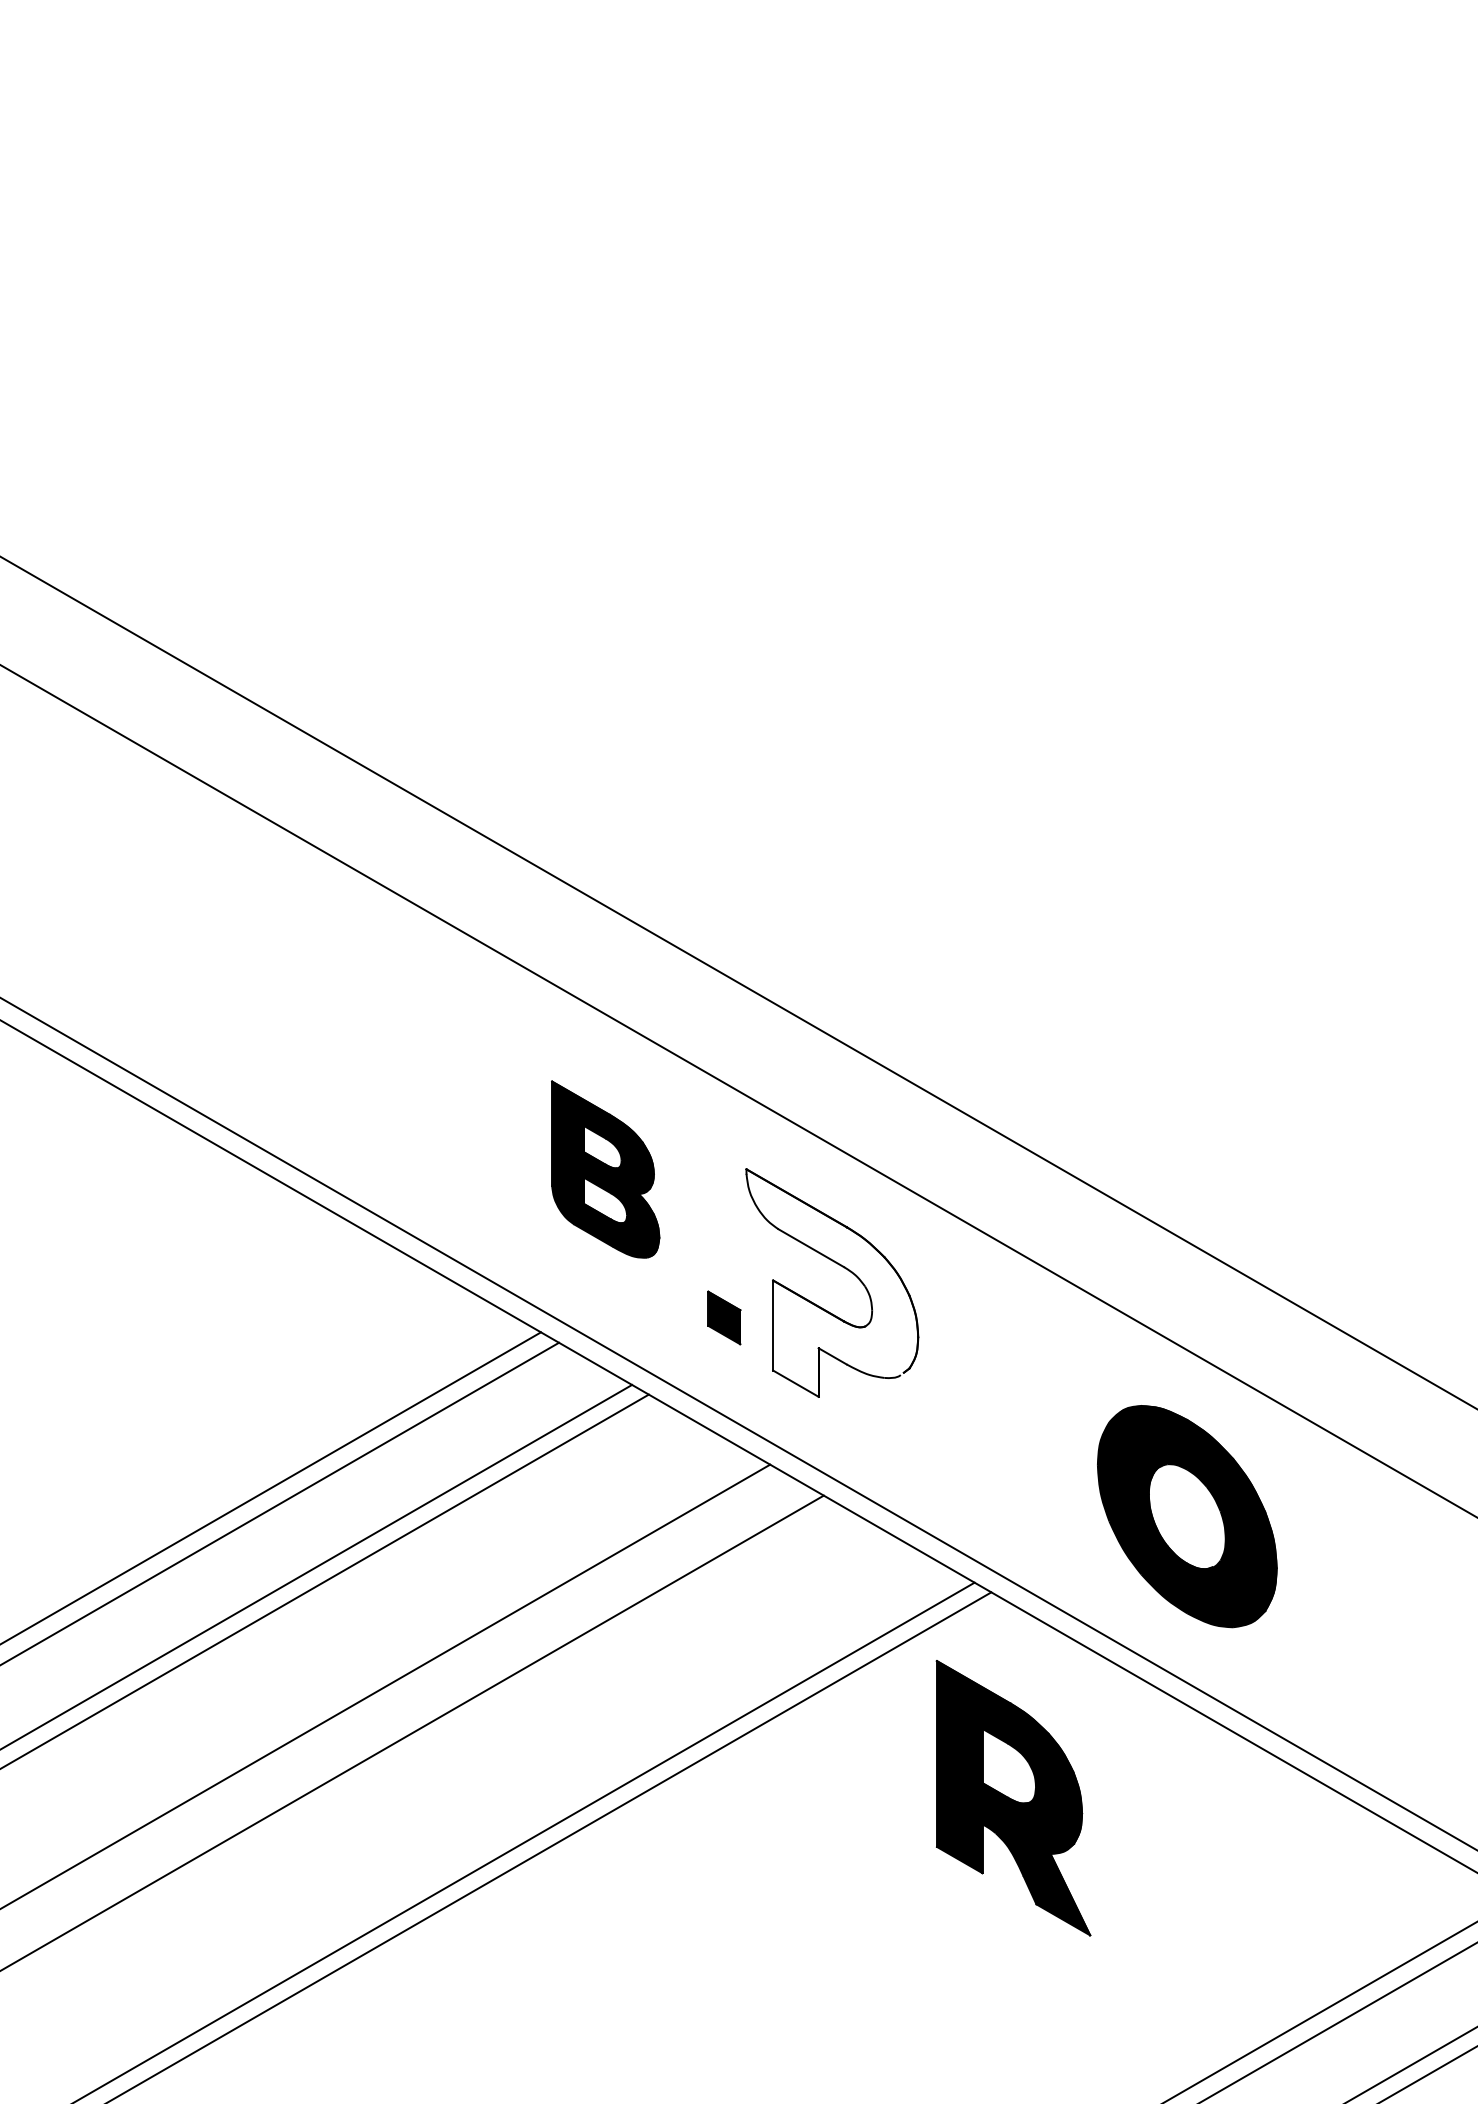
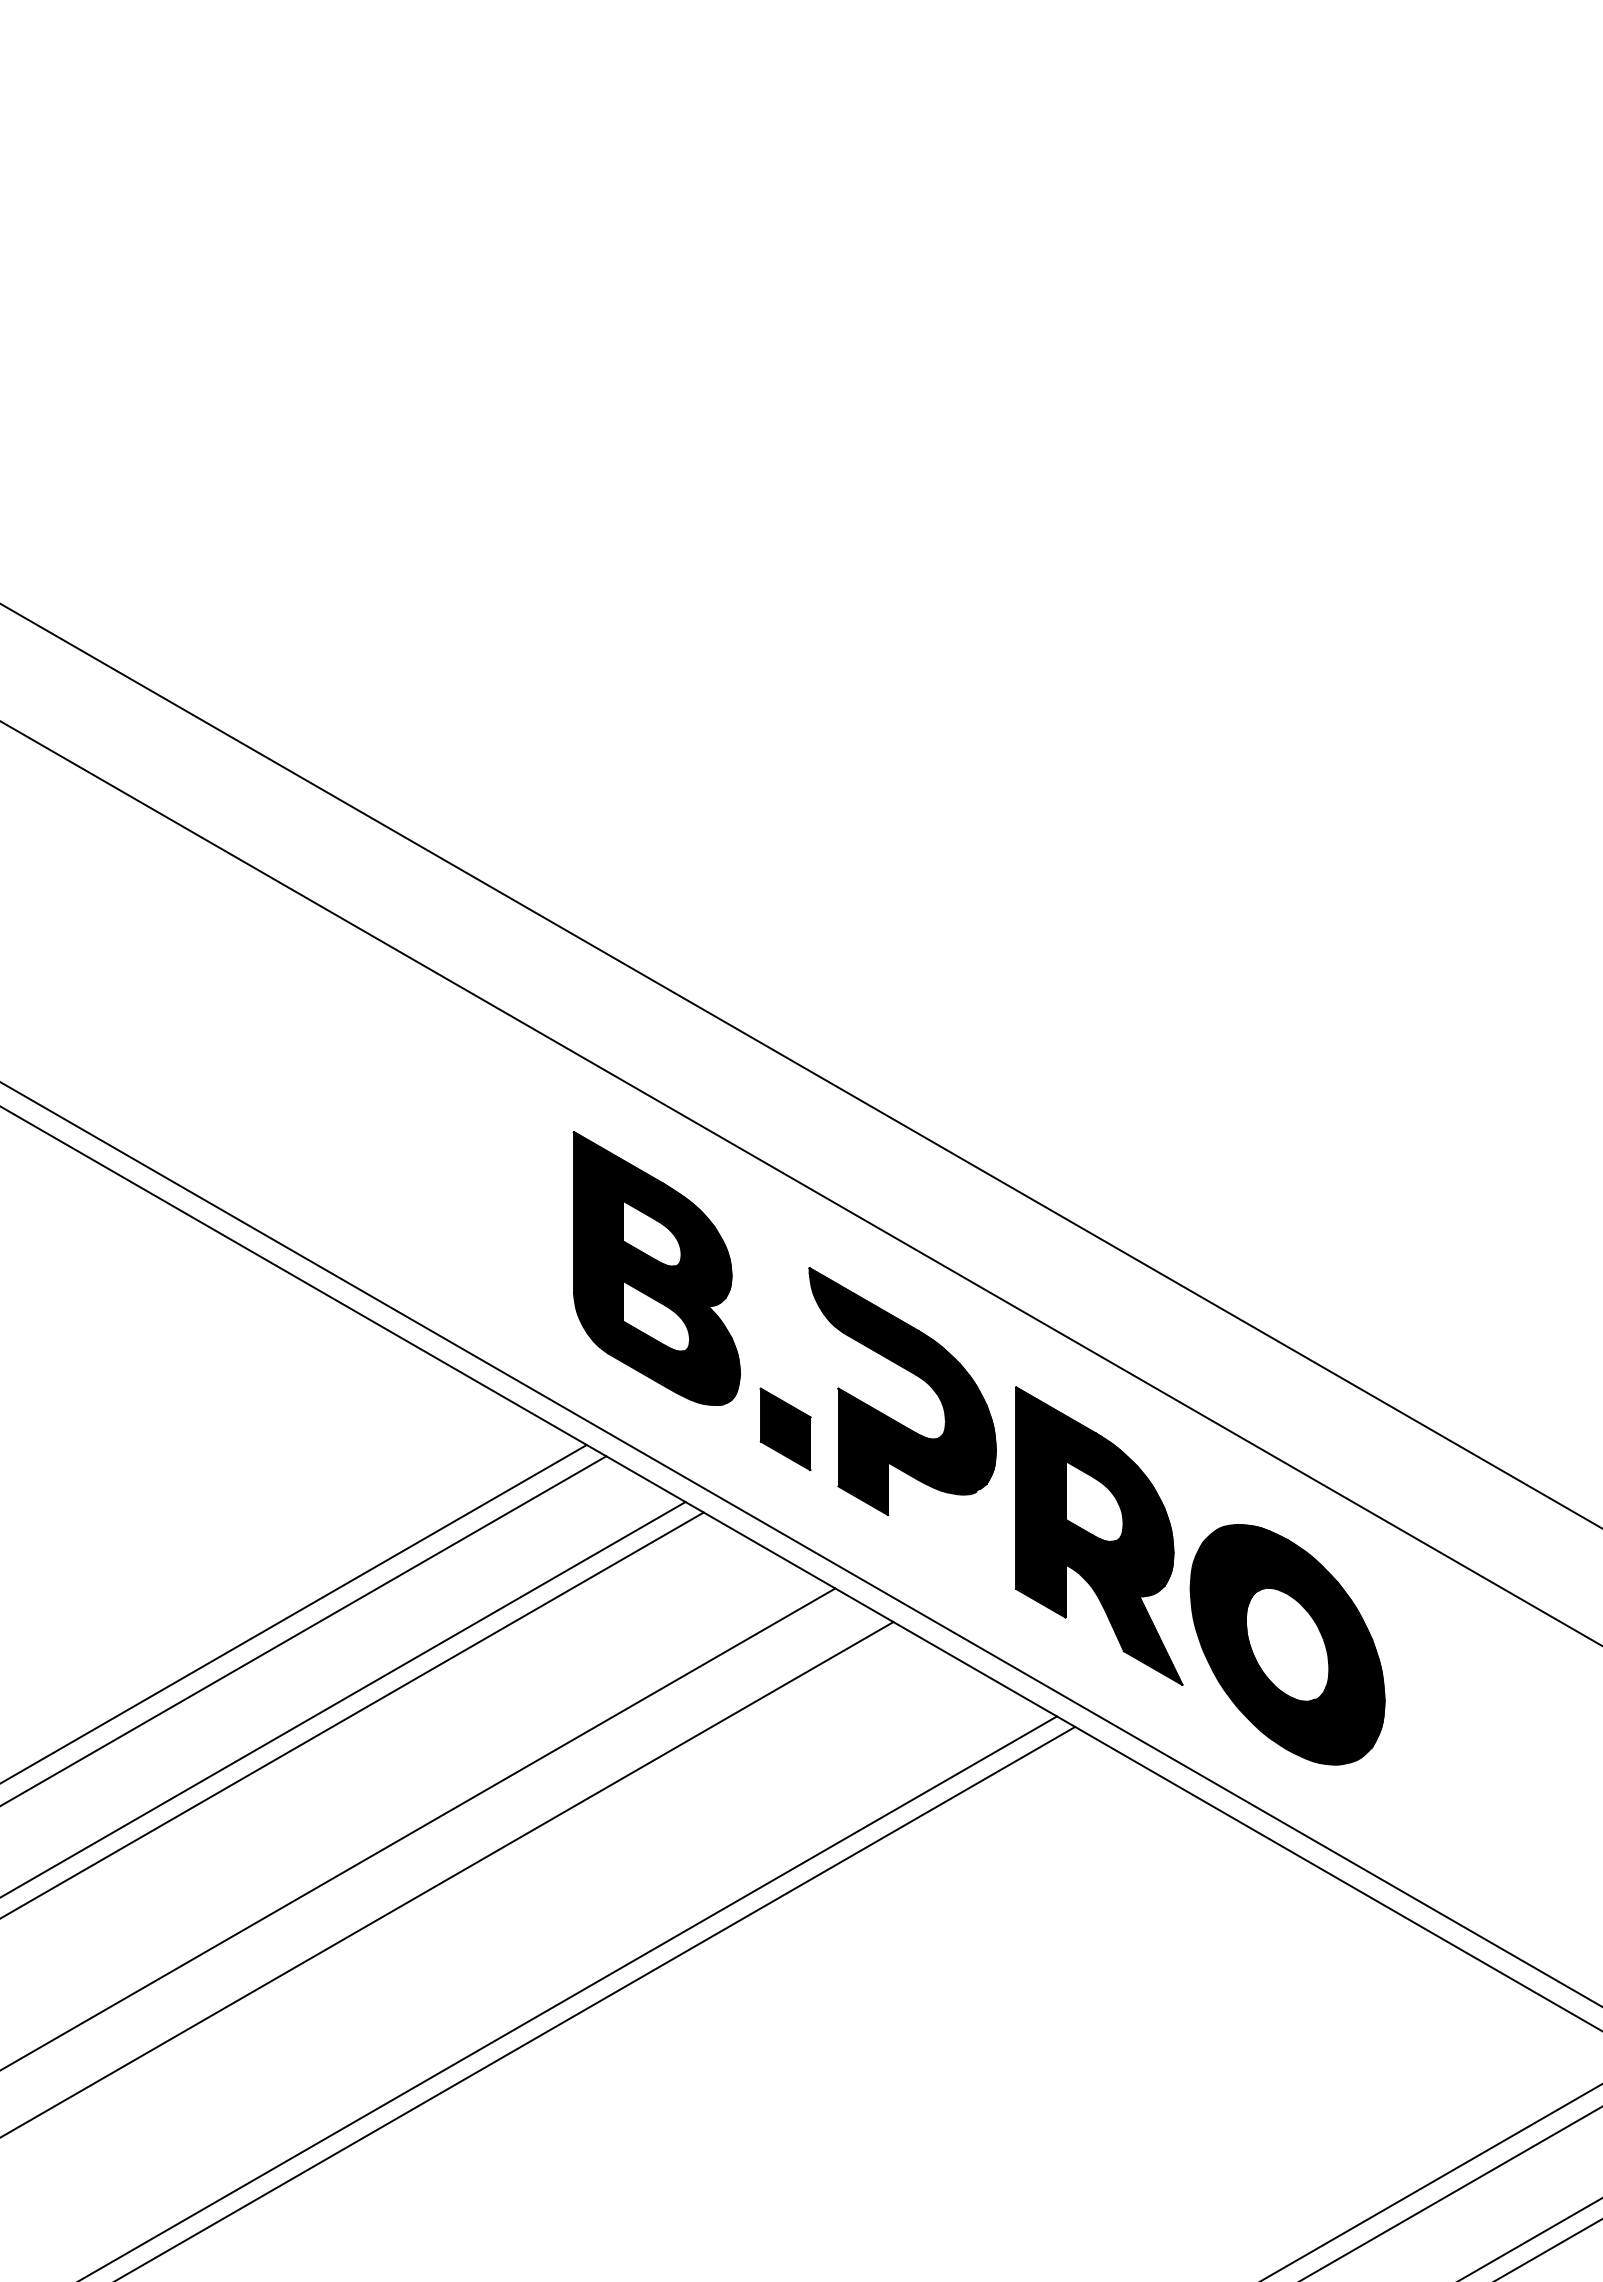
part: (605, 1169) -> (656, 1268), size x1.43
fill: (832, 1283) -> (902, 1391), added
part: (724, 1318) -> (785, 1429), size x1.43
part: (1013, 1797) -> (1099, 1535), moved

